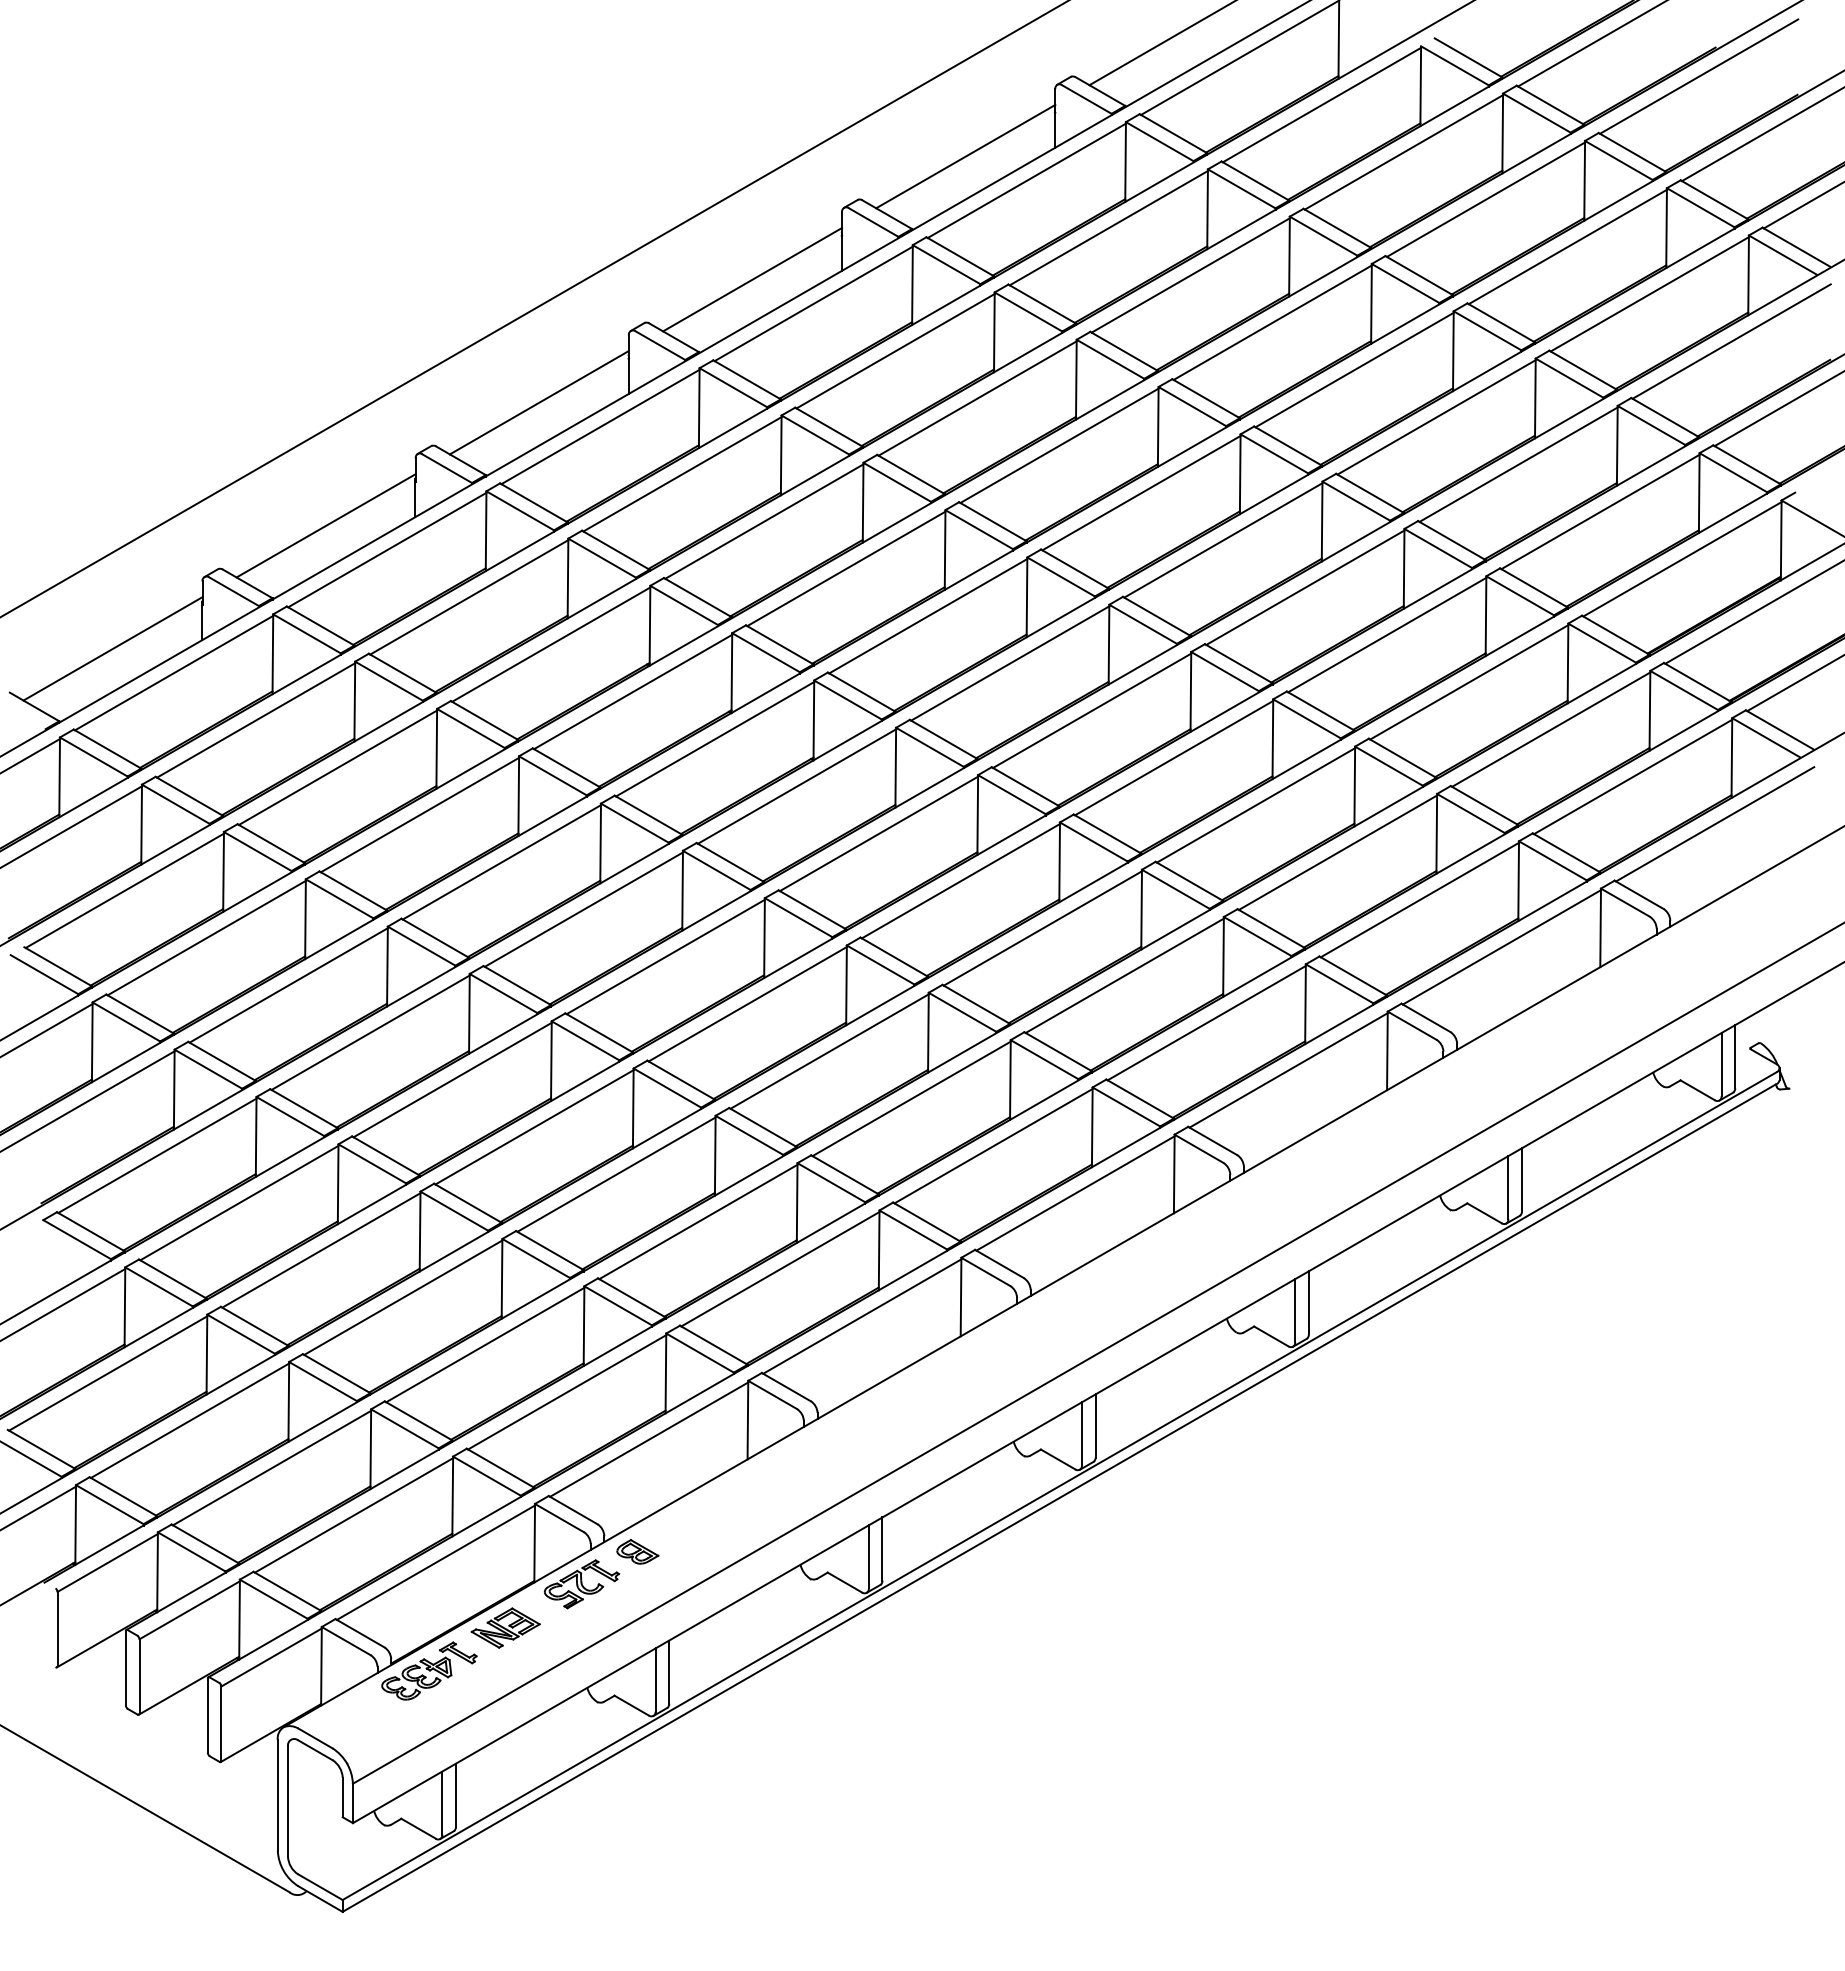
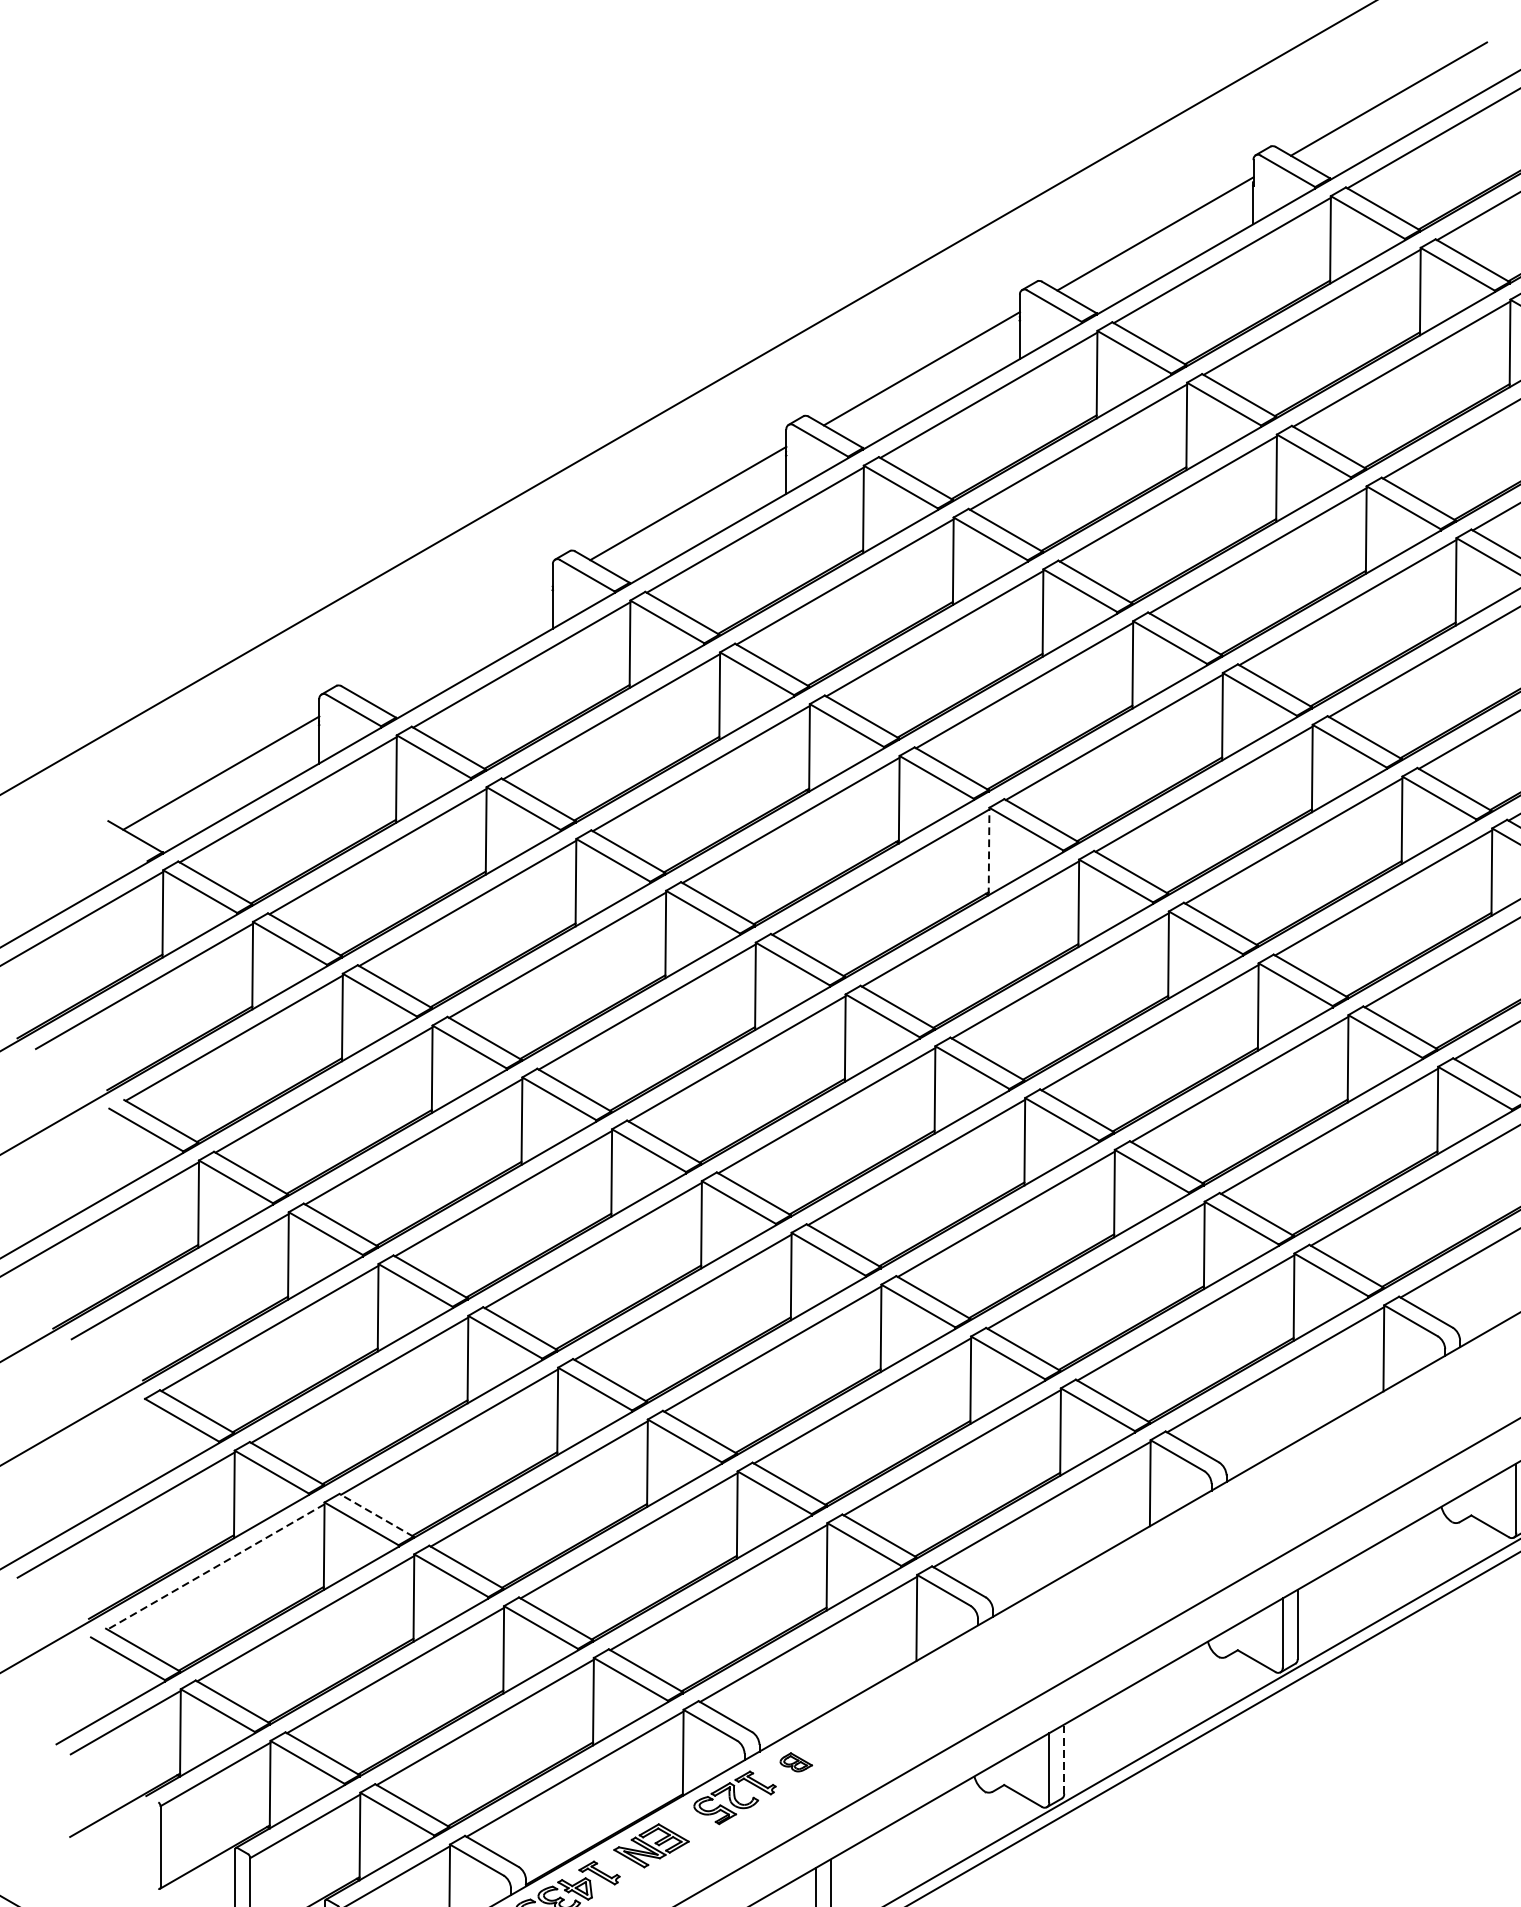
line: (325, 525) -> (454, 638), removed
line: (813, 720) -> (988, 851), solid -> dashed
line: (254, 1326) -> (376, 1515), solid -> dashed
line: (107, 1373) -> (215, 1566), solid -> dashed
line: (882, 1549) -> (1064, 1759), solid -> dashed
part: (637, 1551) -> (795, 1761), size x0.7

